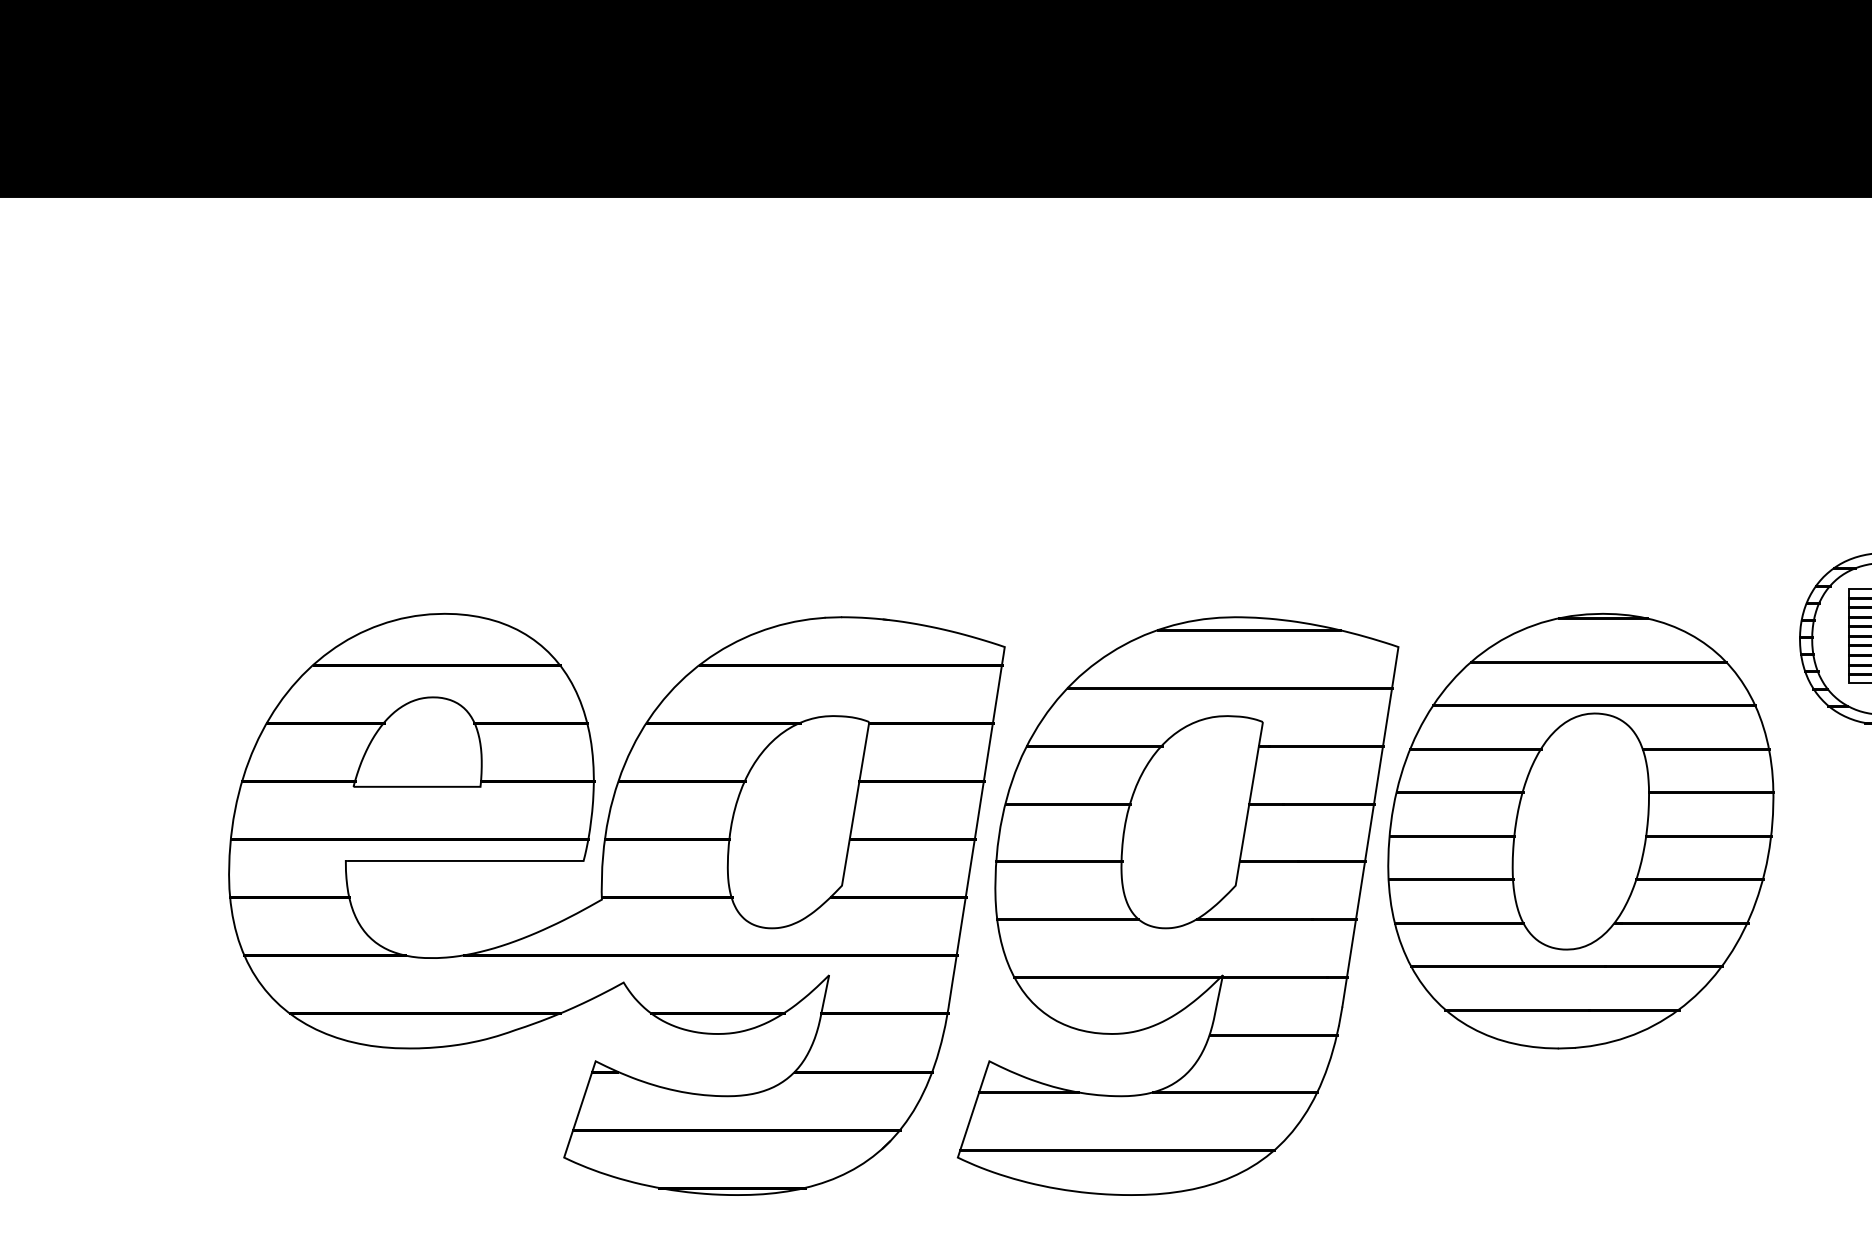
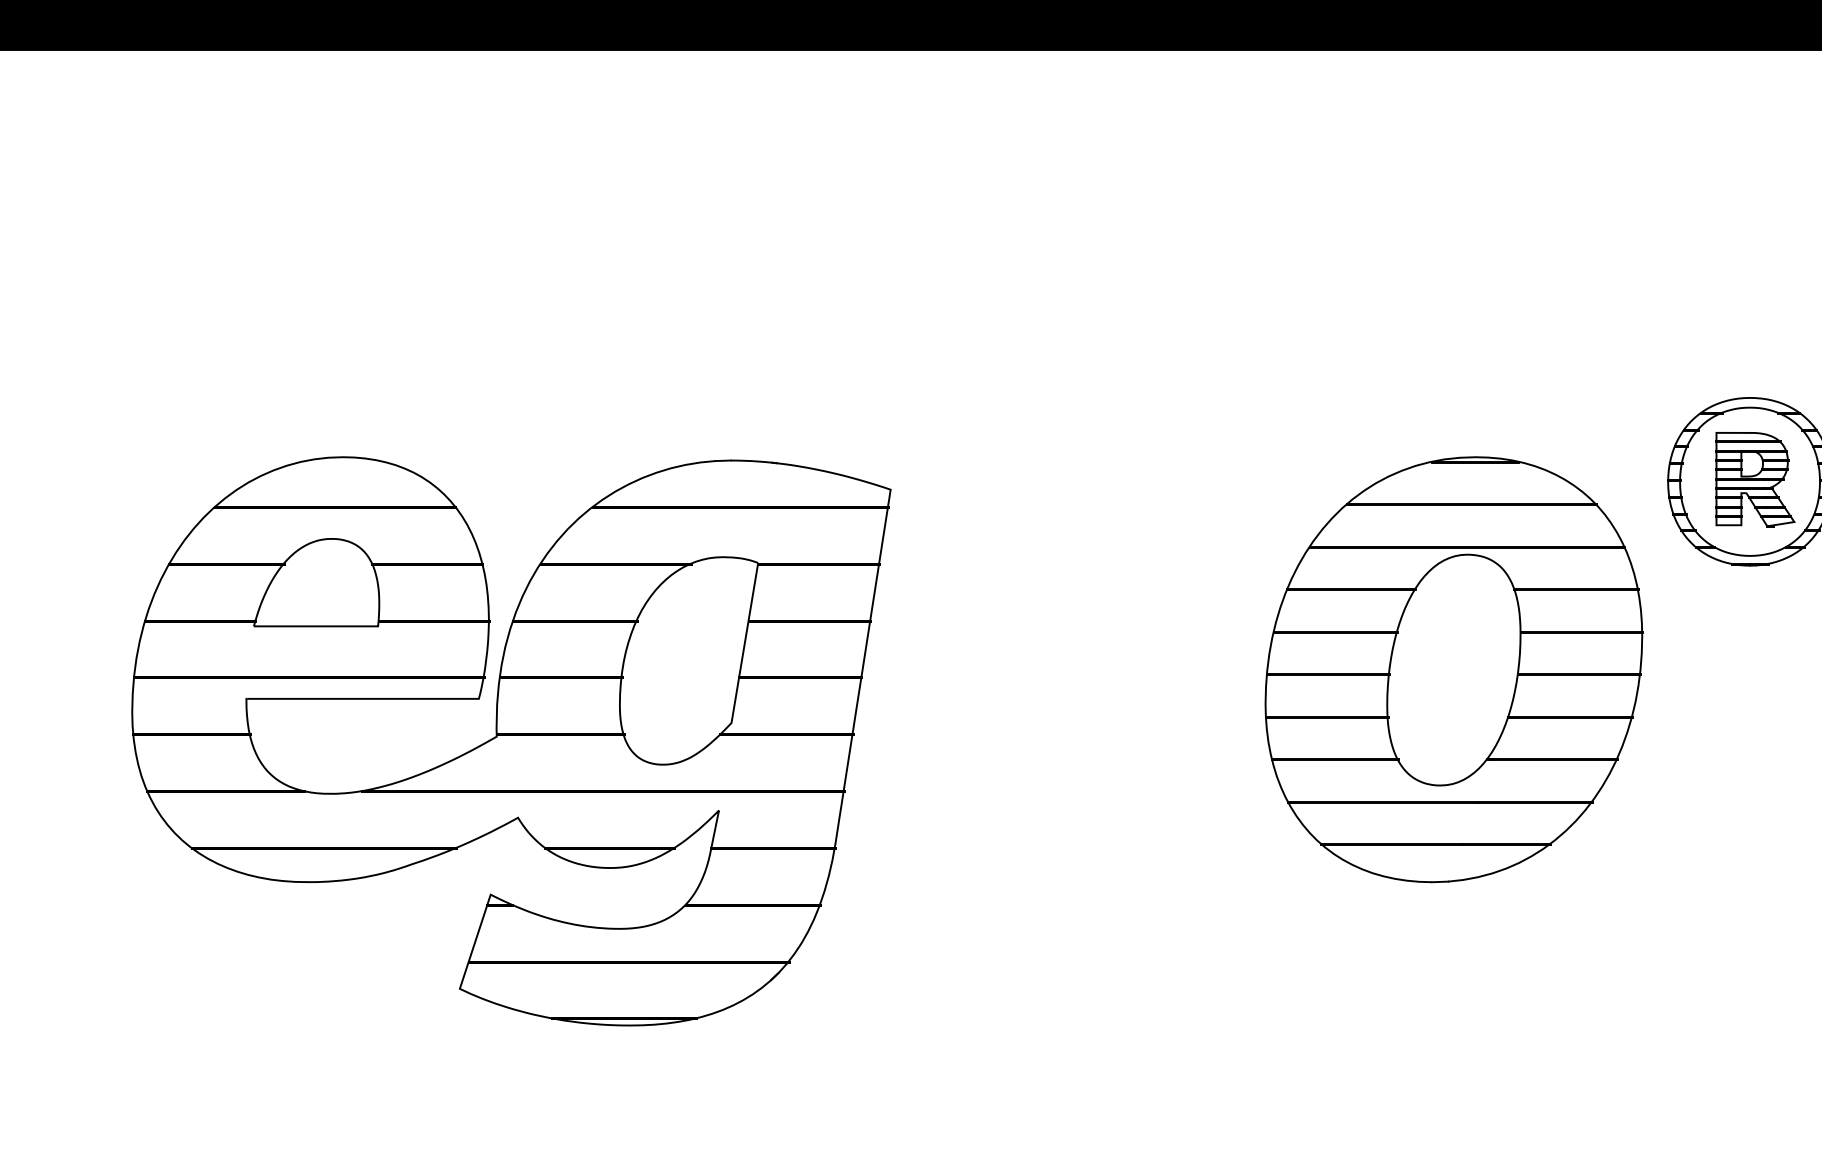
part: (1177, 905) -> (1059, 742), removed

